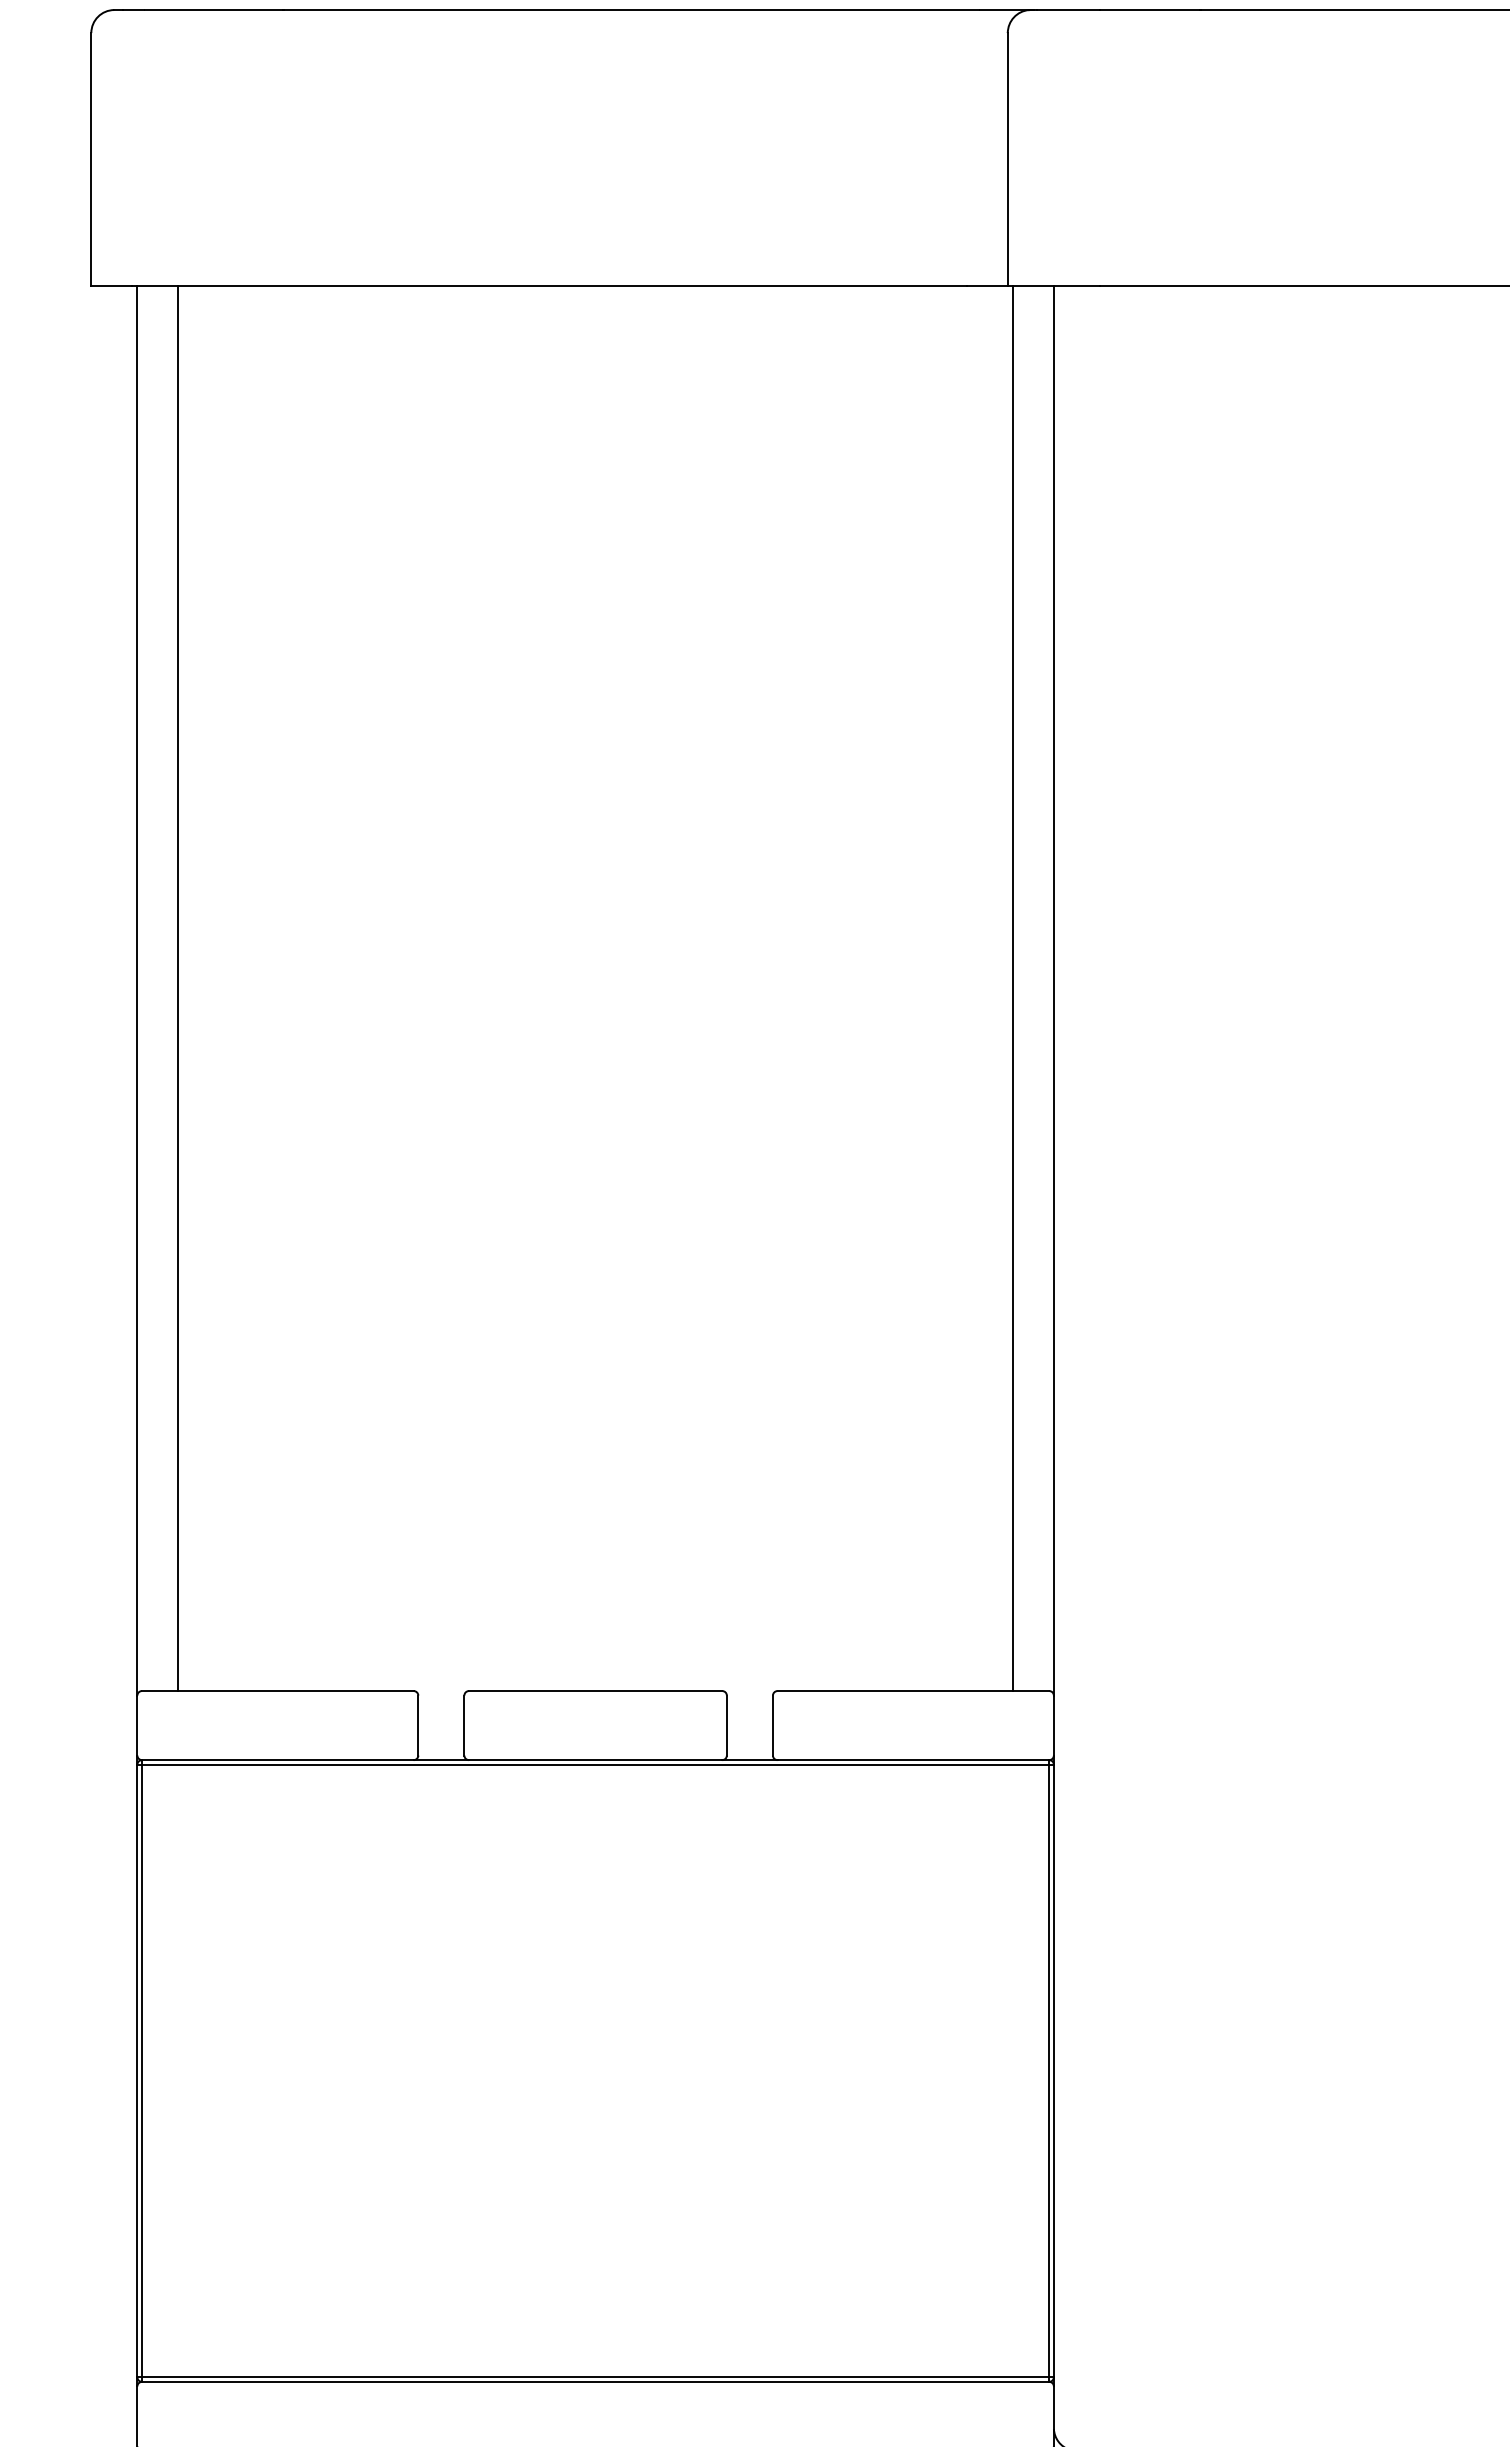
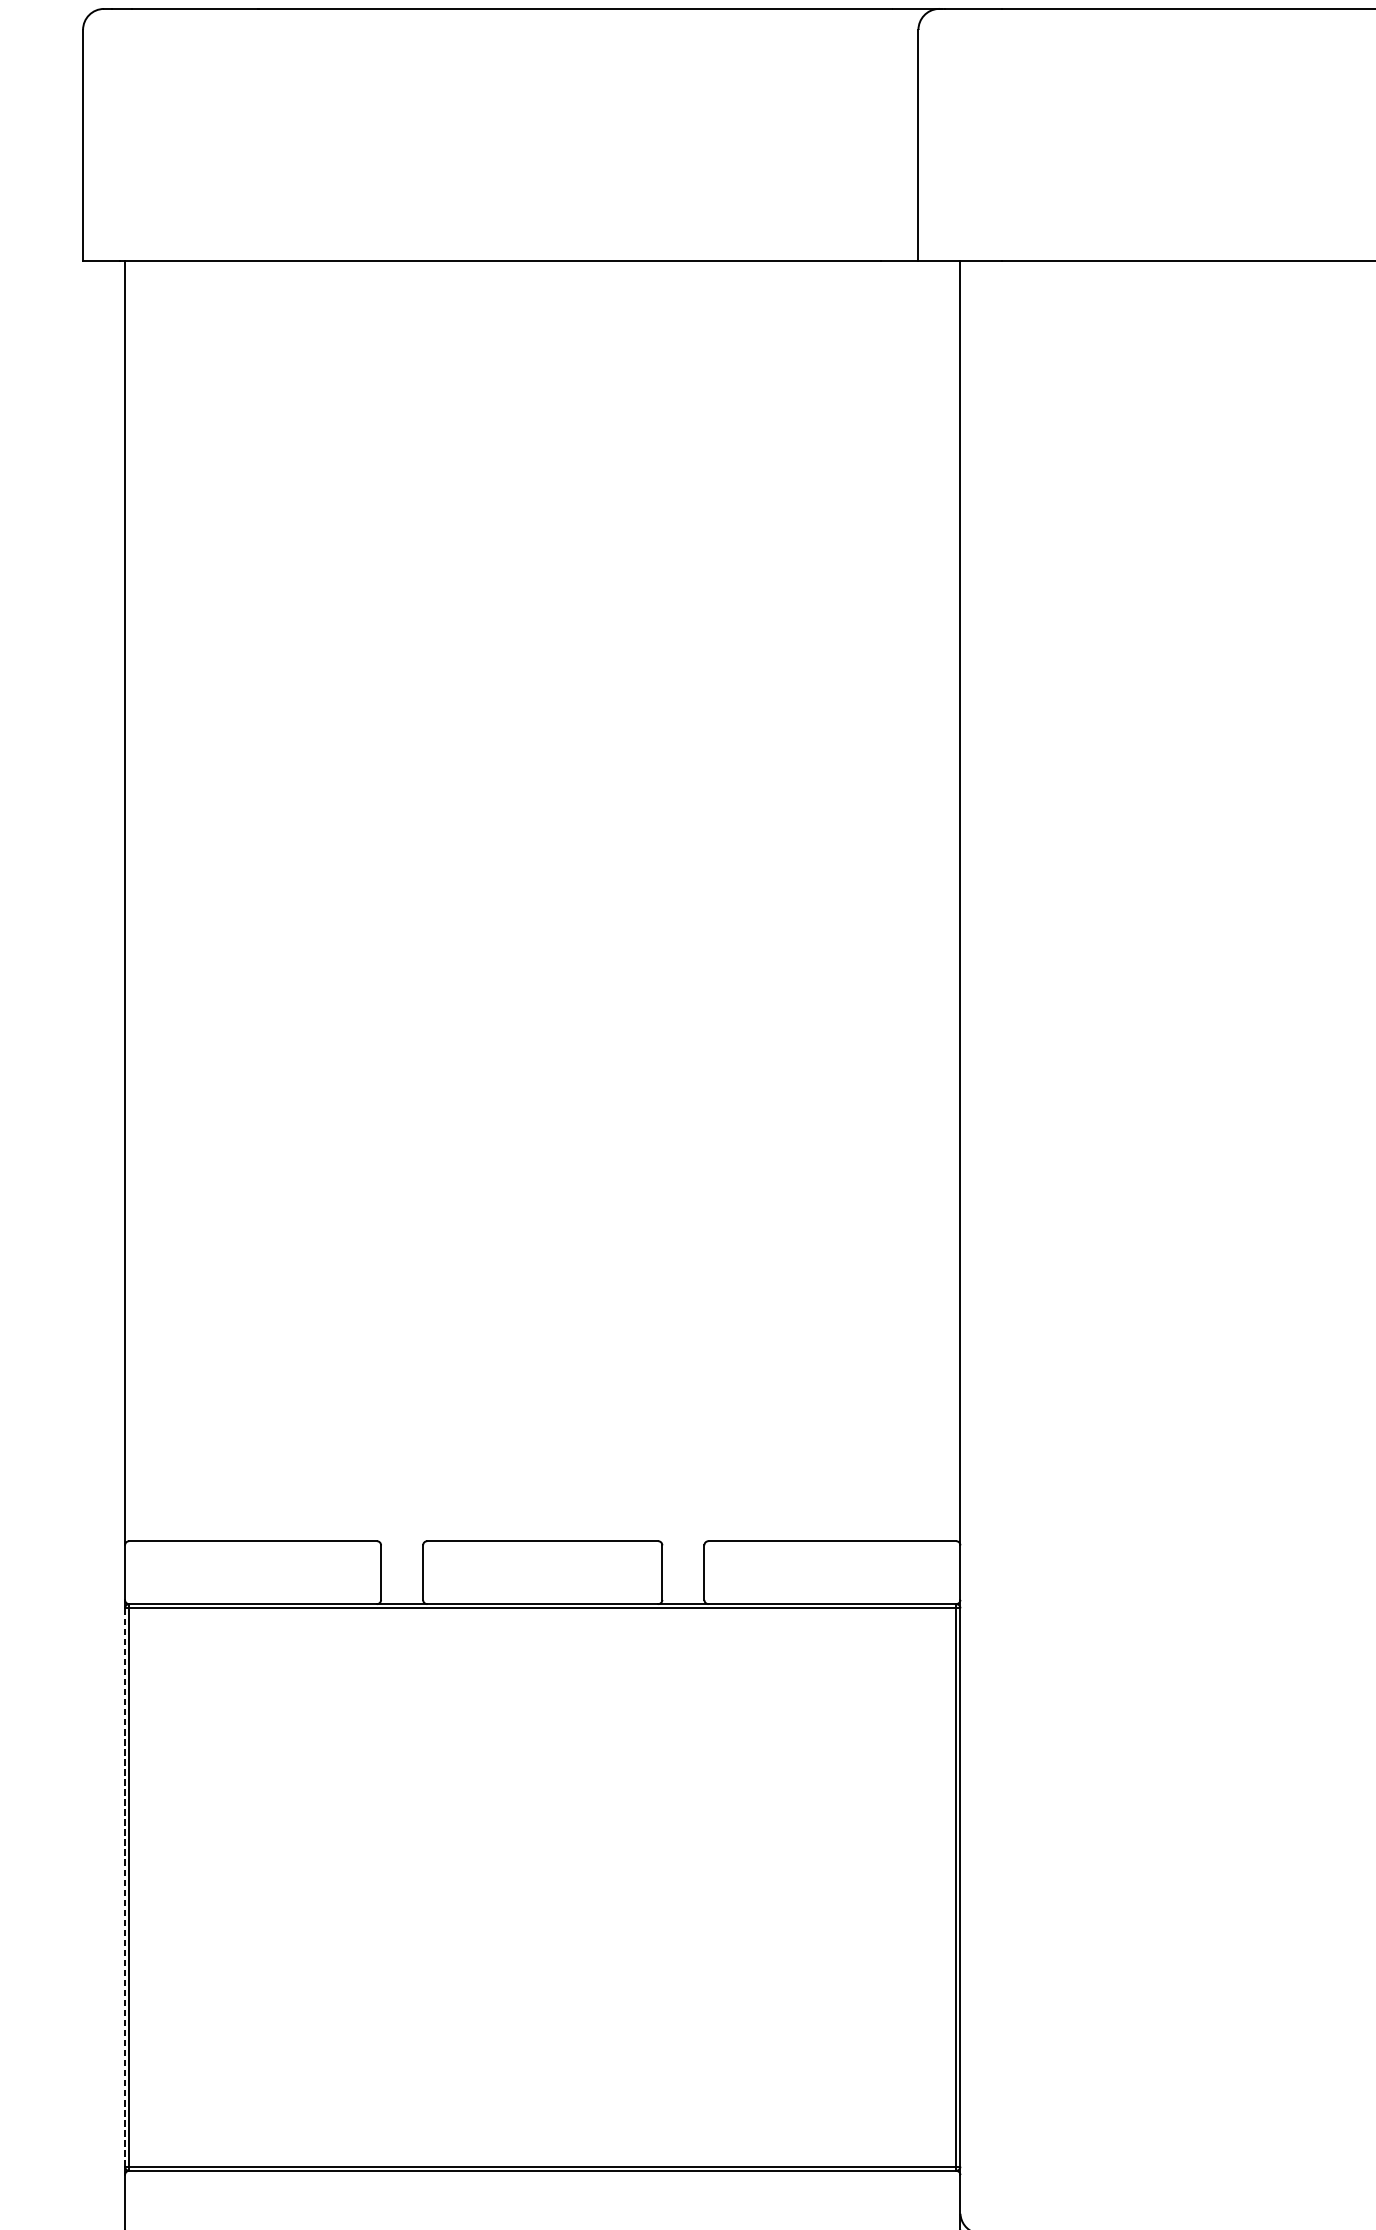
line: (178, 988) -> (162, 900), removed
line: (1012, 988) -> (922, 900), removed
line: (137, 2070) -> (125, 1887), solid -> dashed

